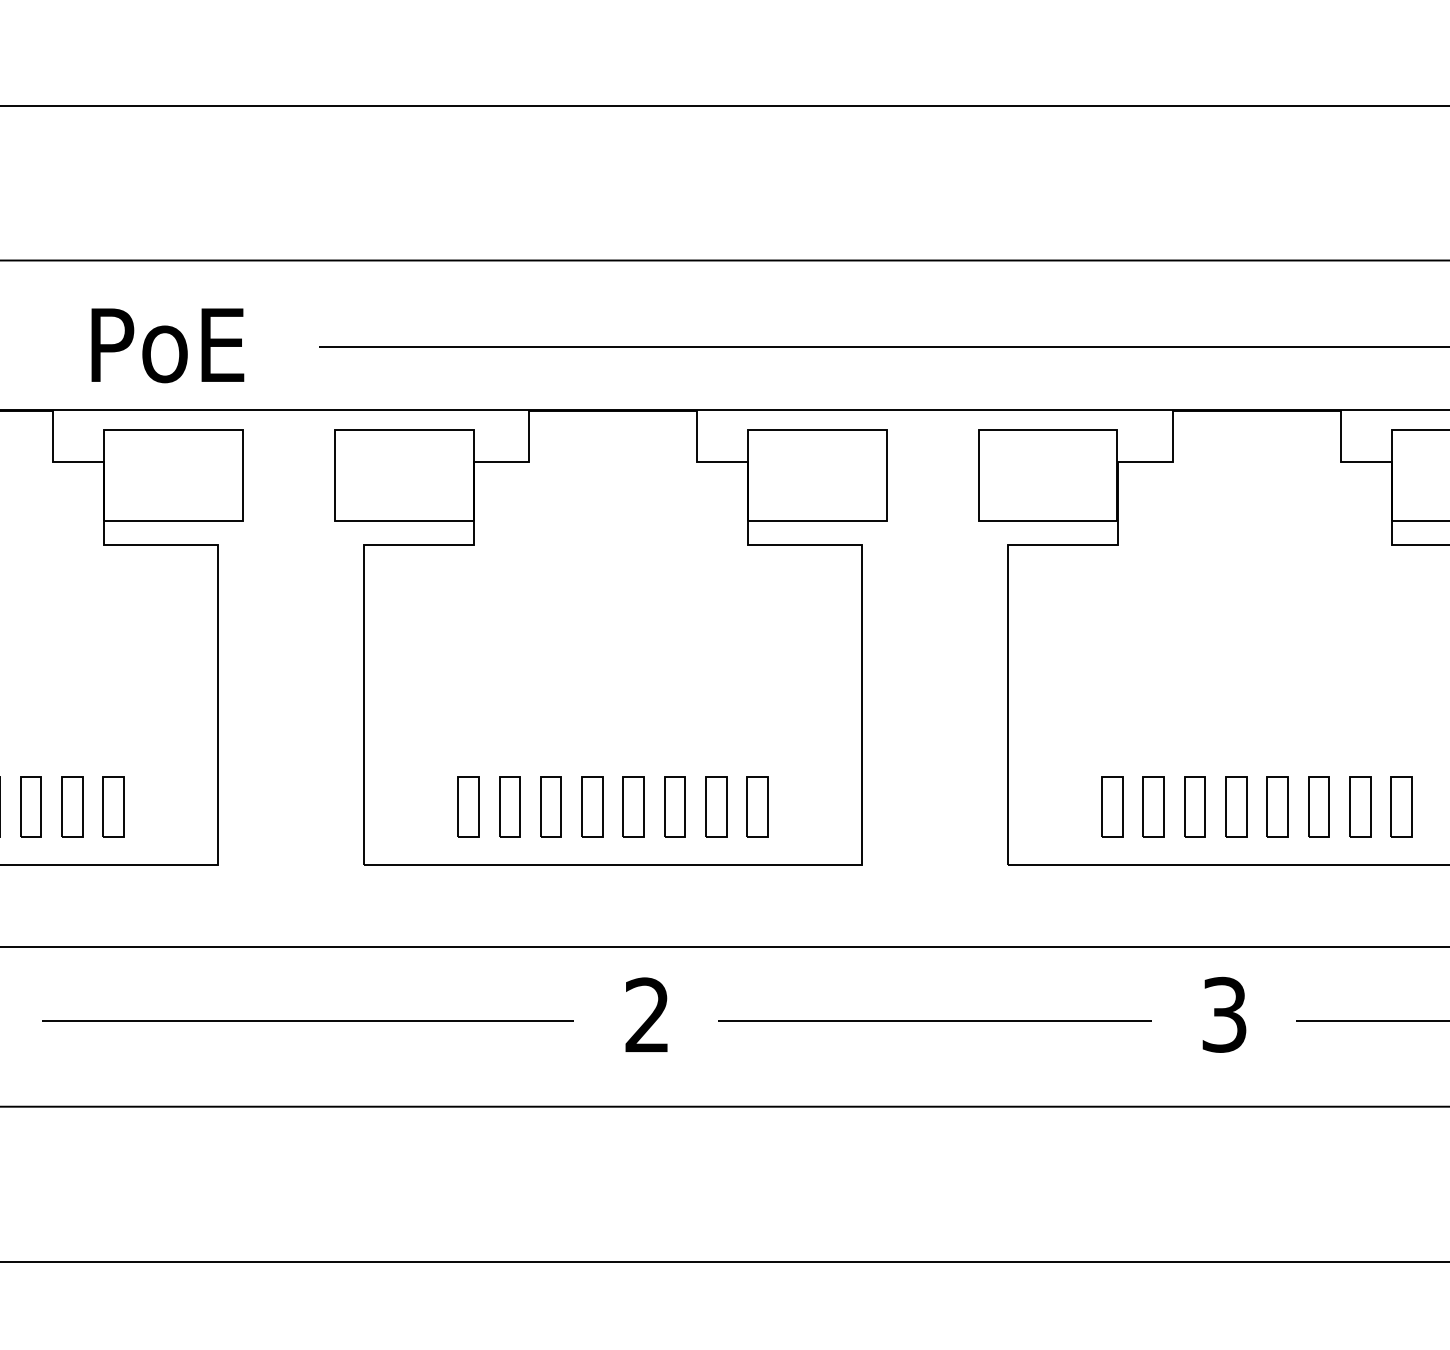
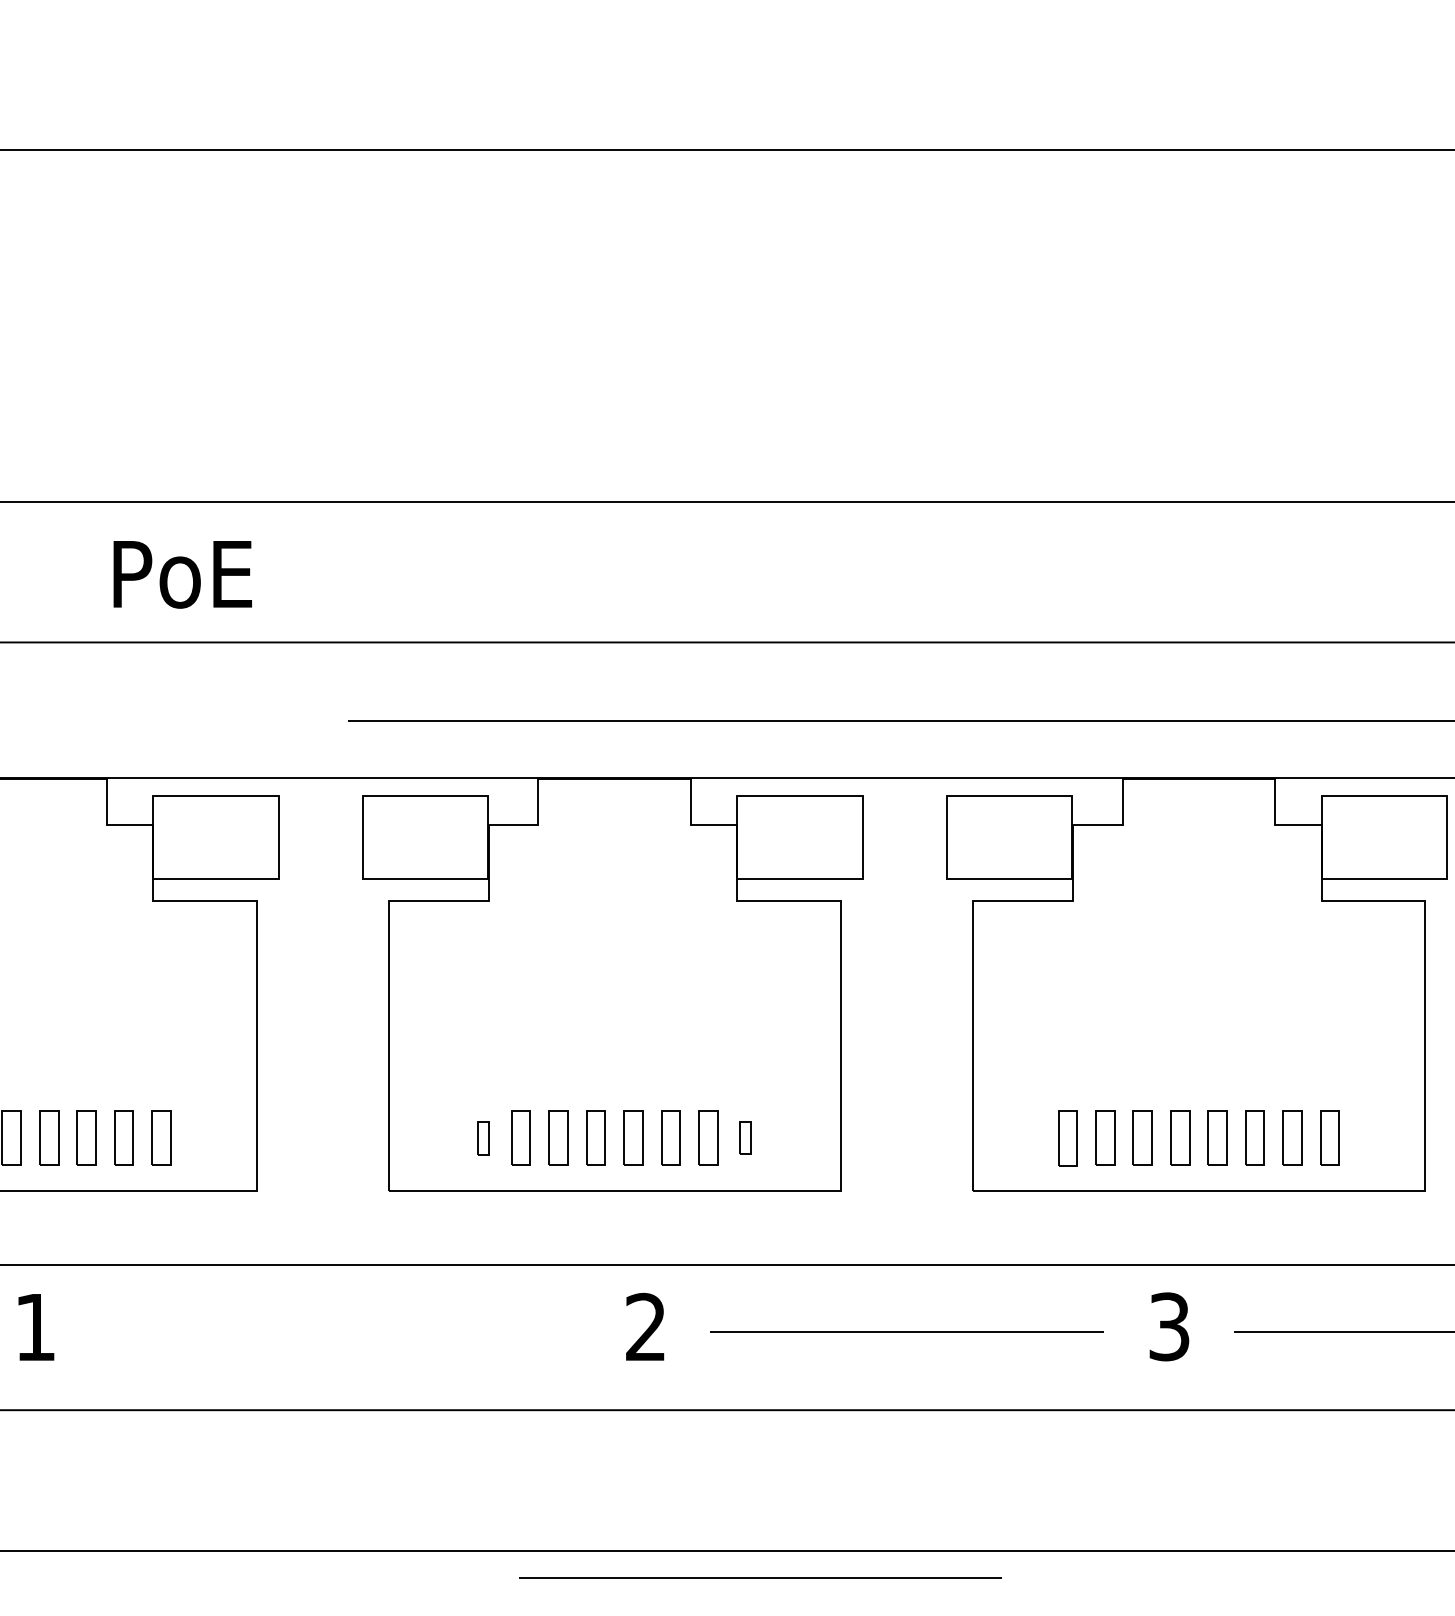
text: (167, 345) -> (182, 574), moved
part: (757, 806) -> (745, 1137), size x0.6
part: (468, 807) -> (483, 1138), size x0.6
line: (308, 1019) -> (760, 1577), moved

